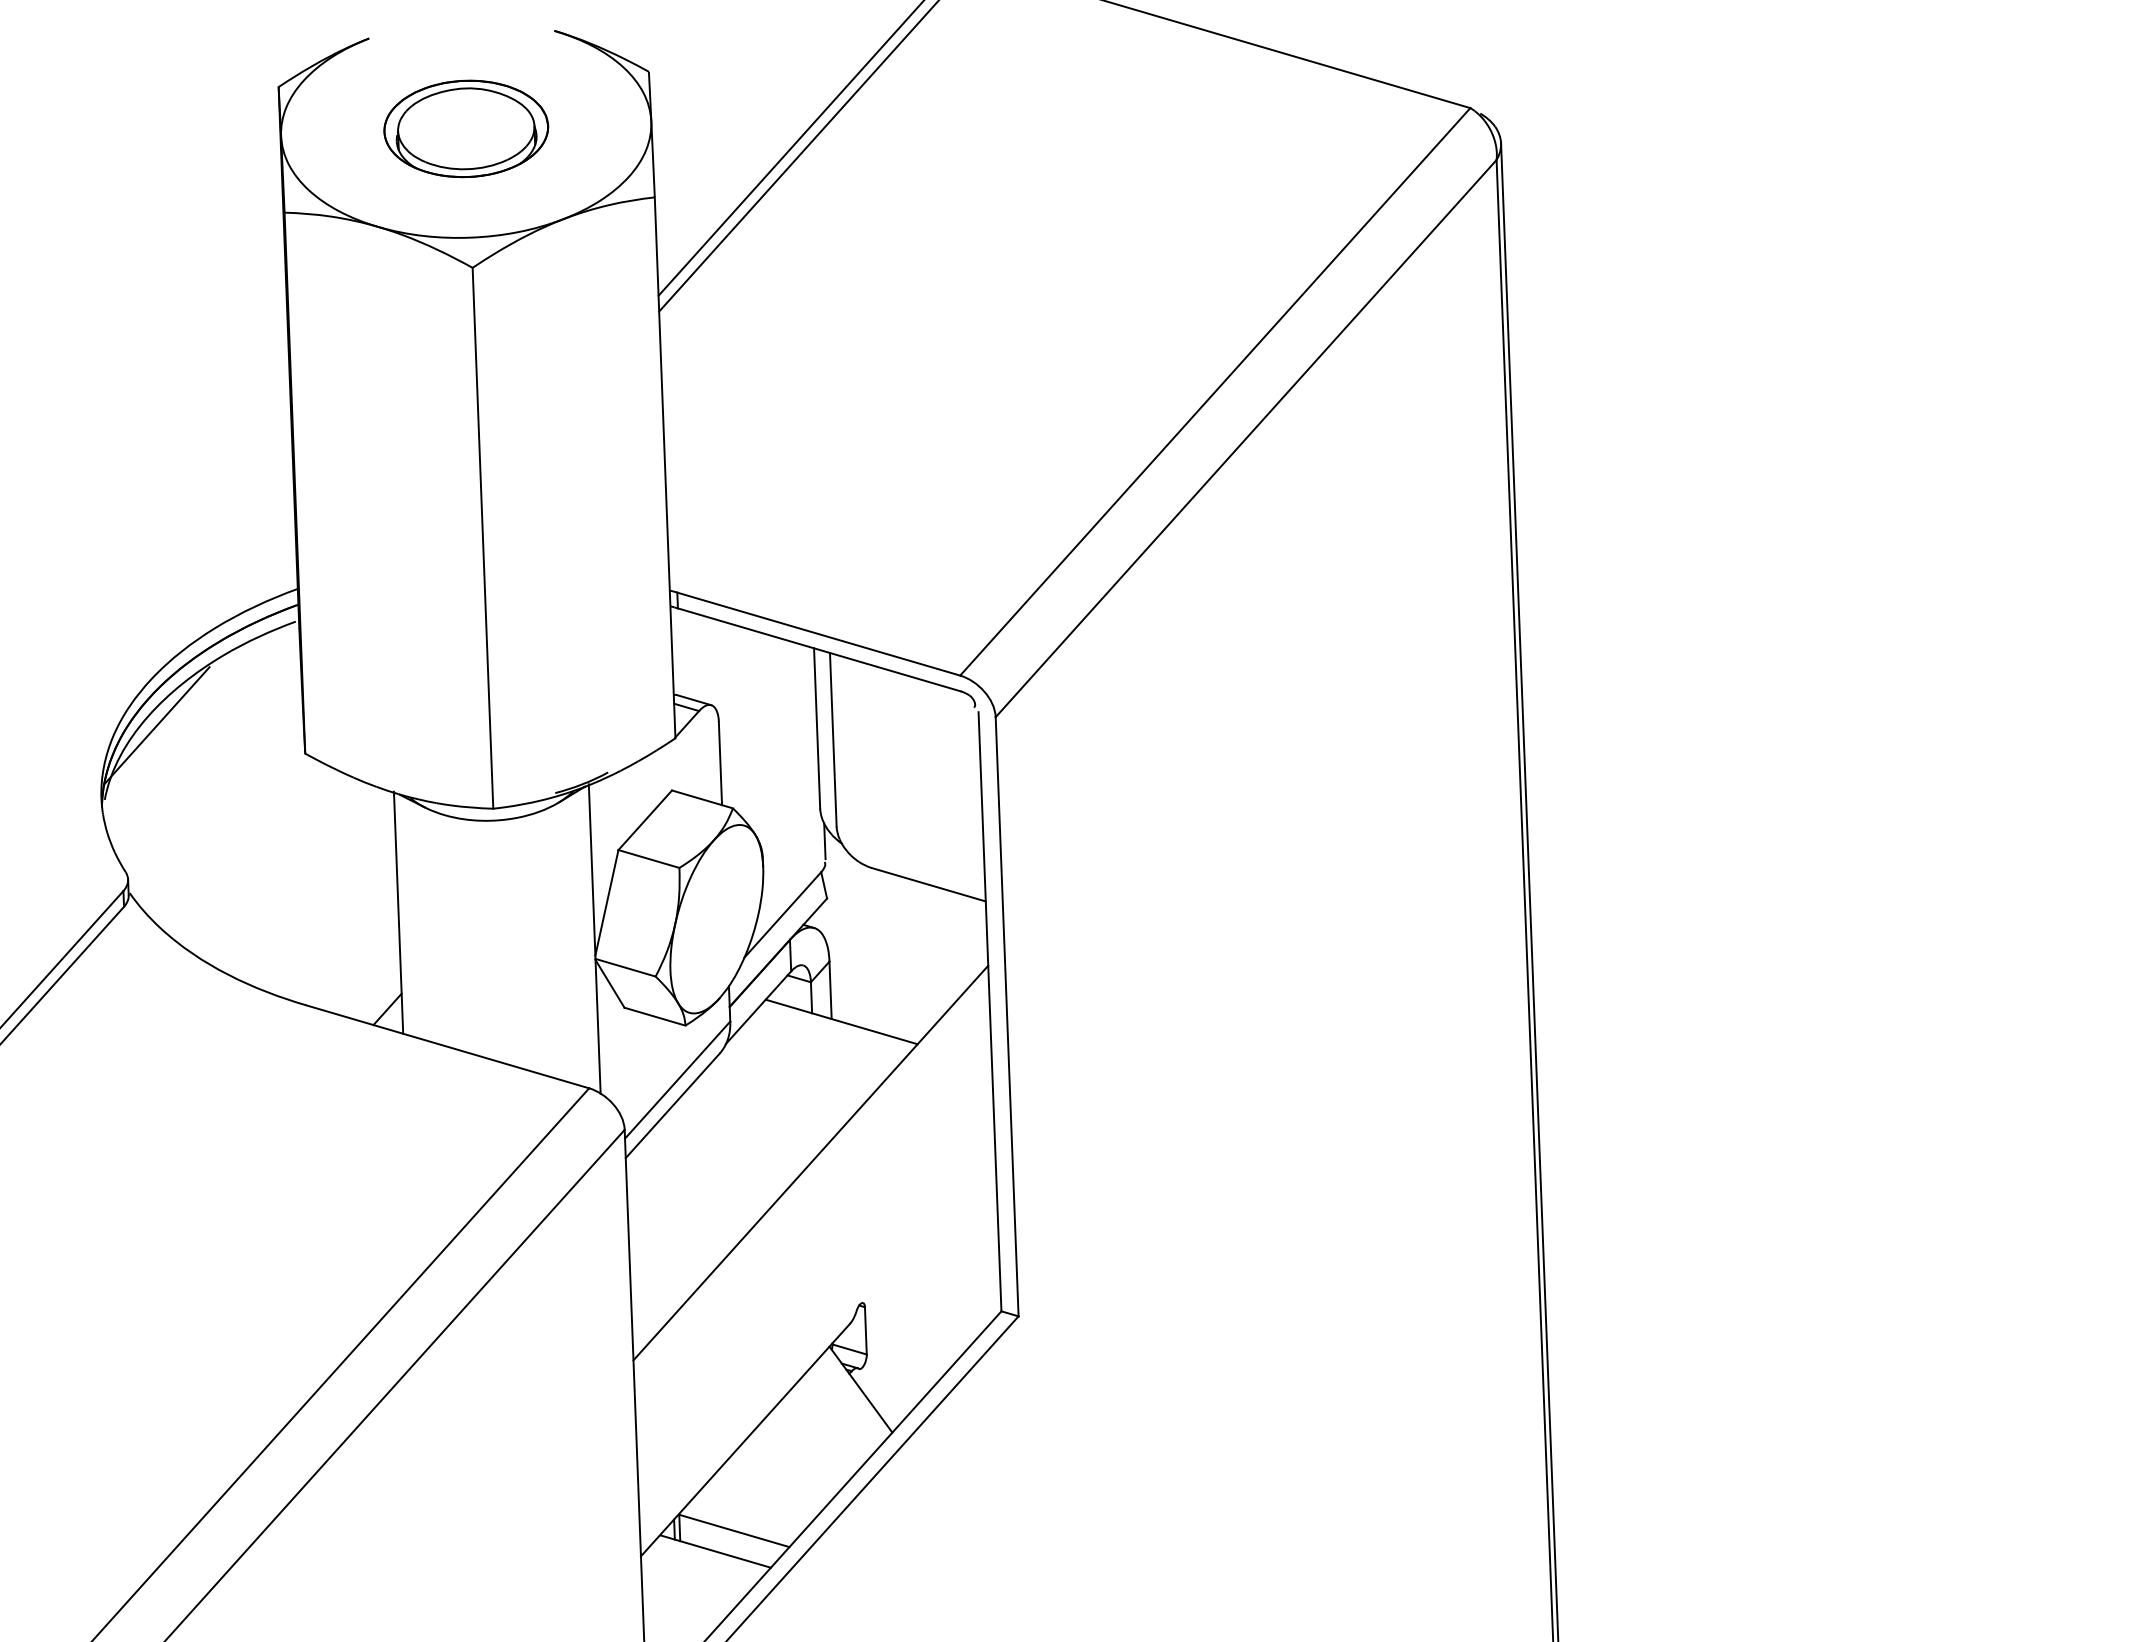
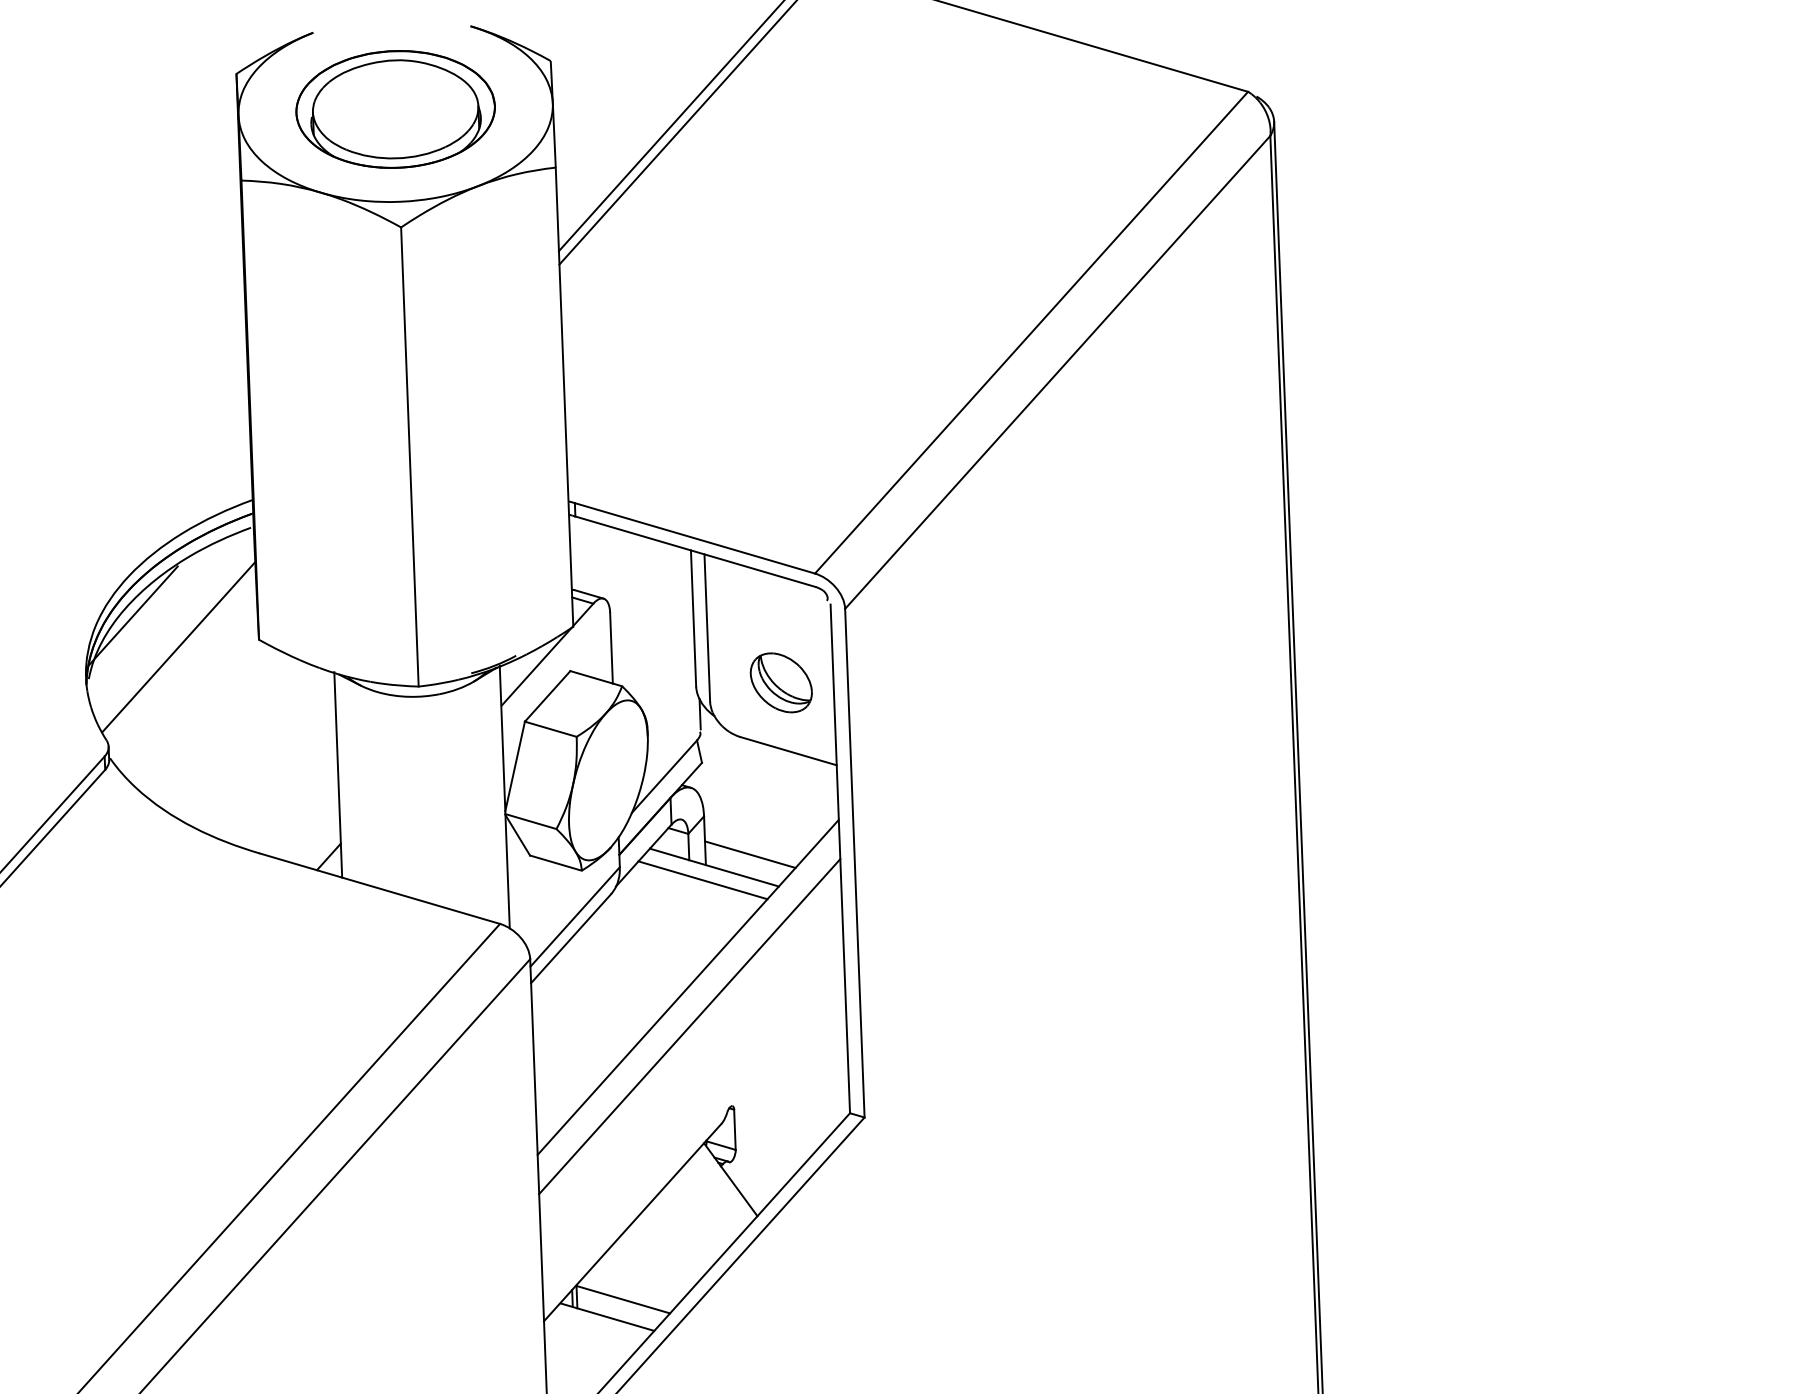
part: (466, 128) -> (395, 109), size x1.43
line: (210, 762) -> (178, 647), added
line: (632, 785) -> (536, 666), added
part: (920, 803) -> (781, 682), added
line: (883, 1006) -> (749, 854), added
line: (828, 1036) -> (703, 879), added
line: (812, 1208) -> (689, 1025), added

